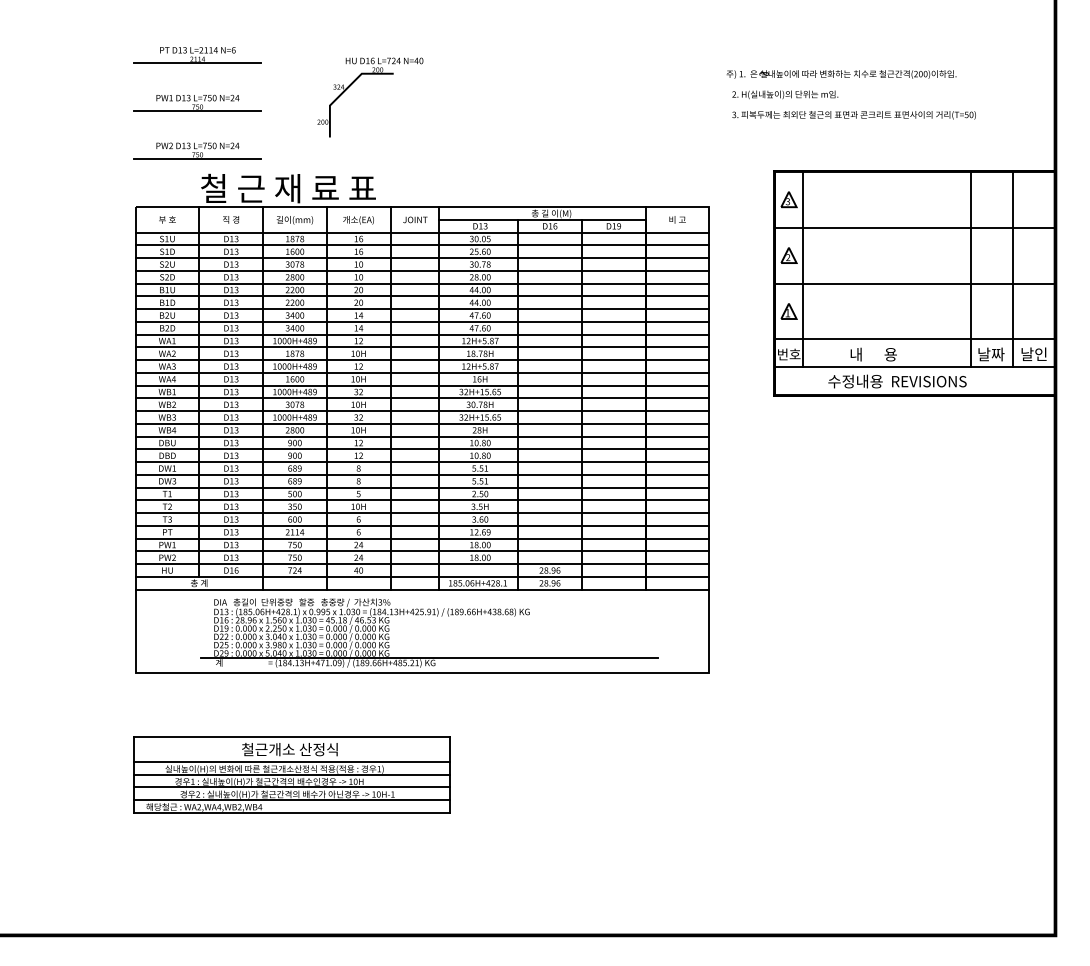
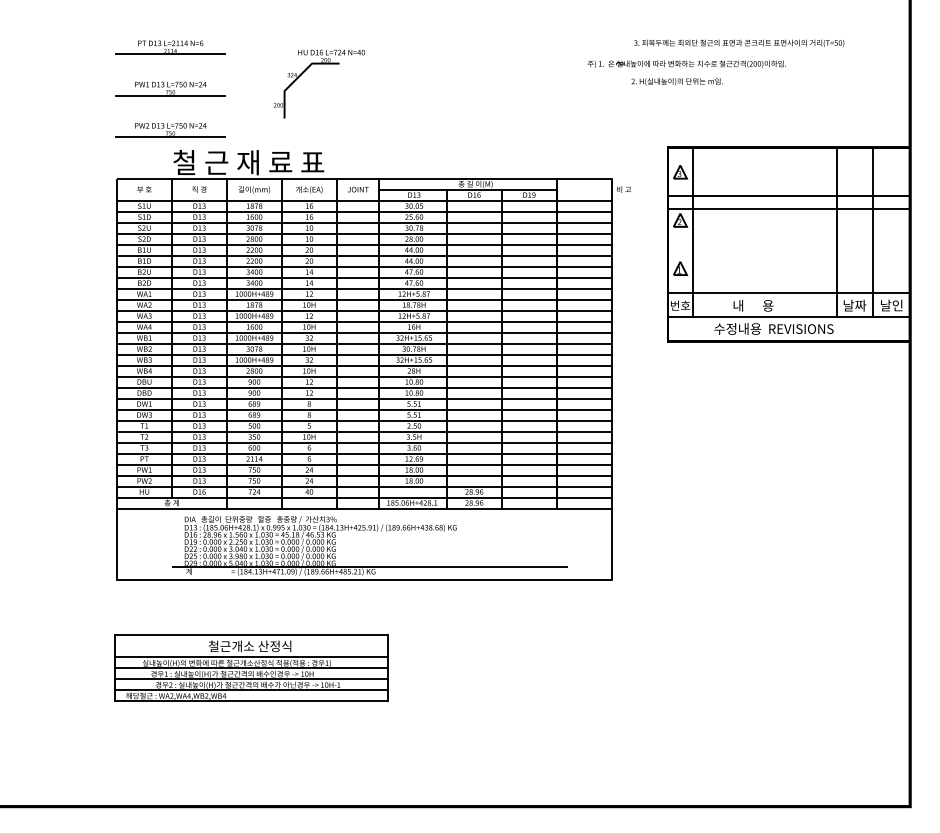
text: (841, 74) -> (686, 64), moved
text: (853, 115) -> (738, 43), moved
text: (677, 219) -> (623, 189), moved
line: (914, 283) -> (788, 209), moved

